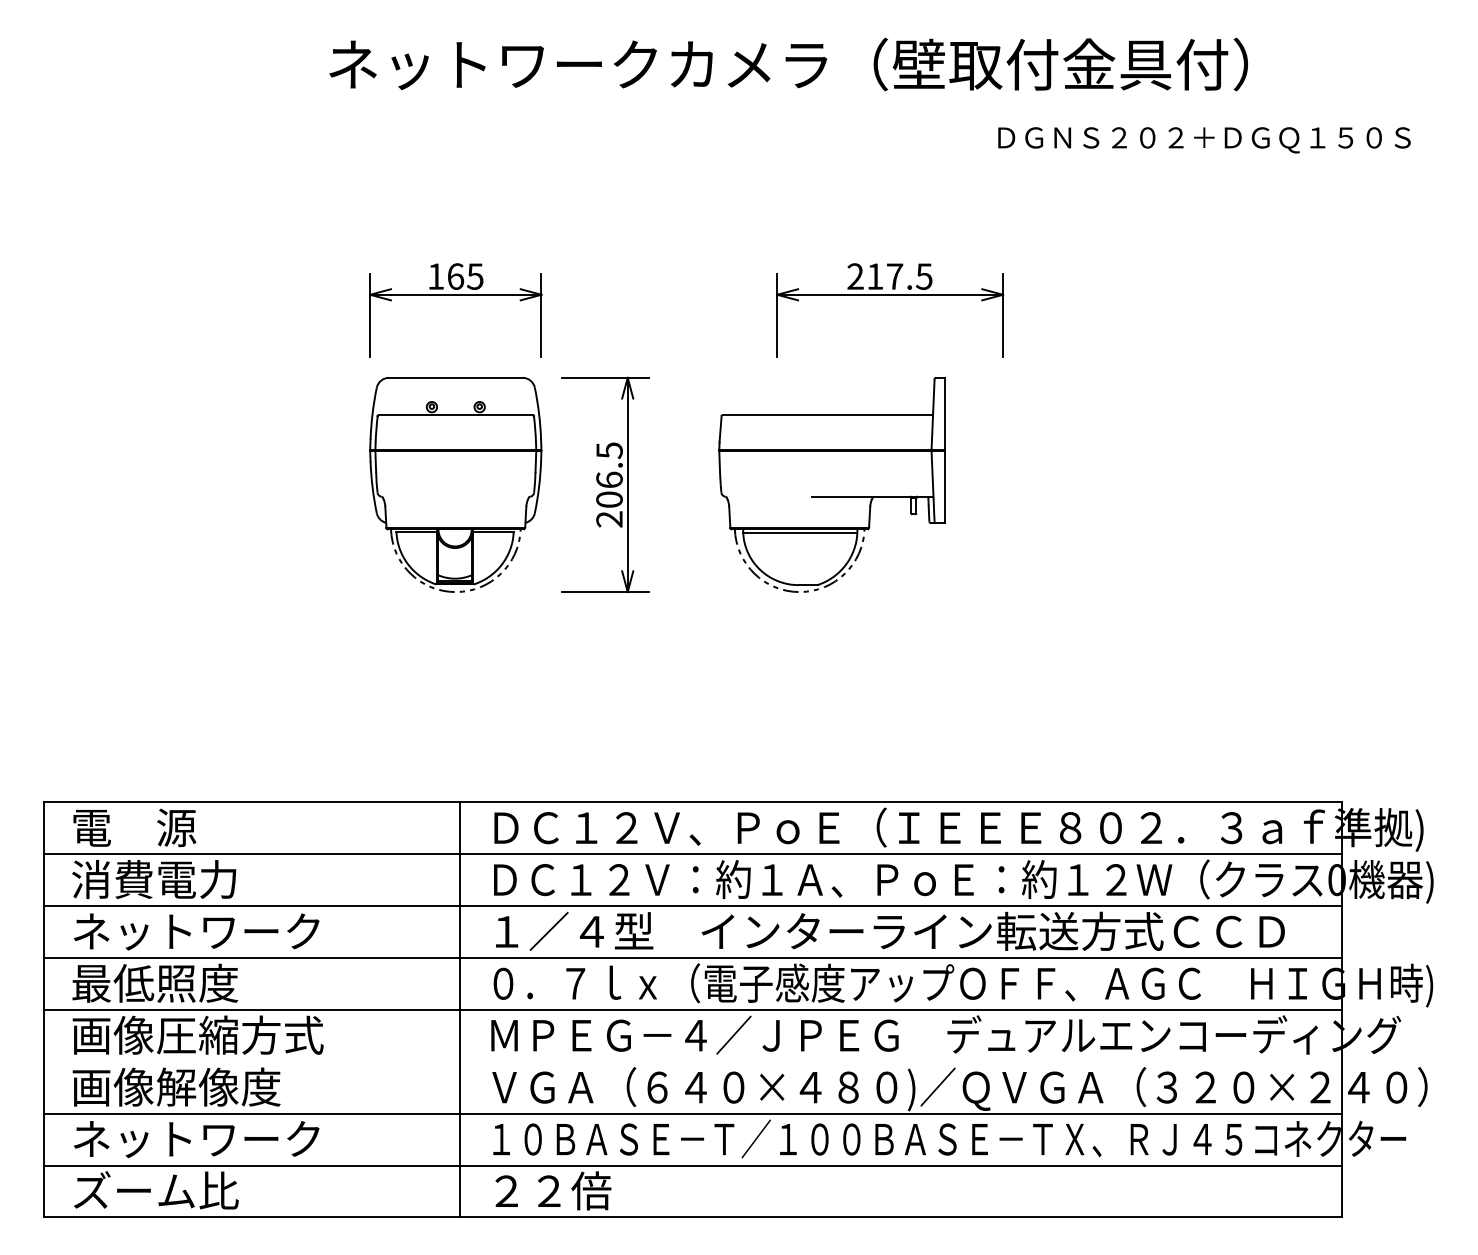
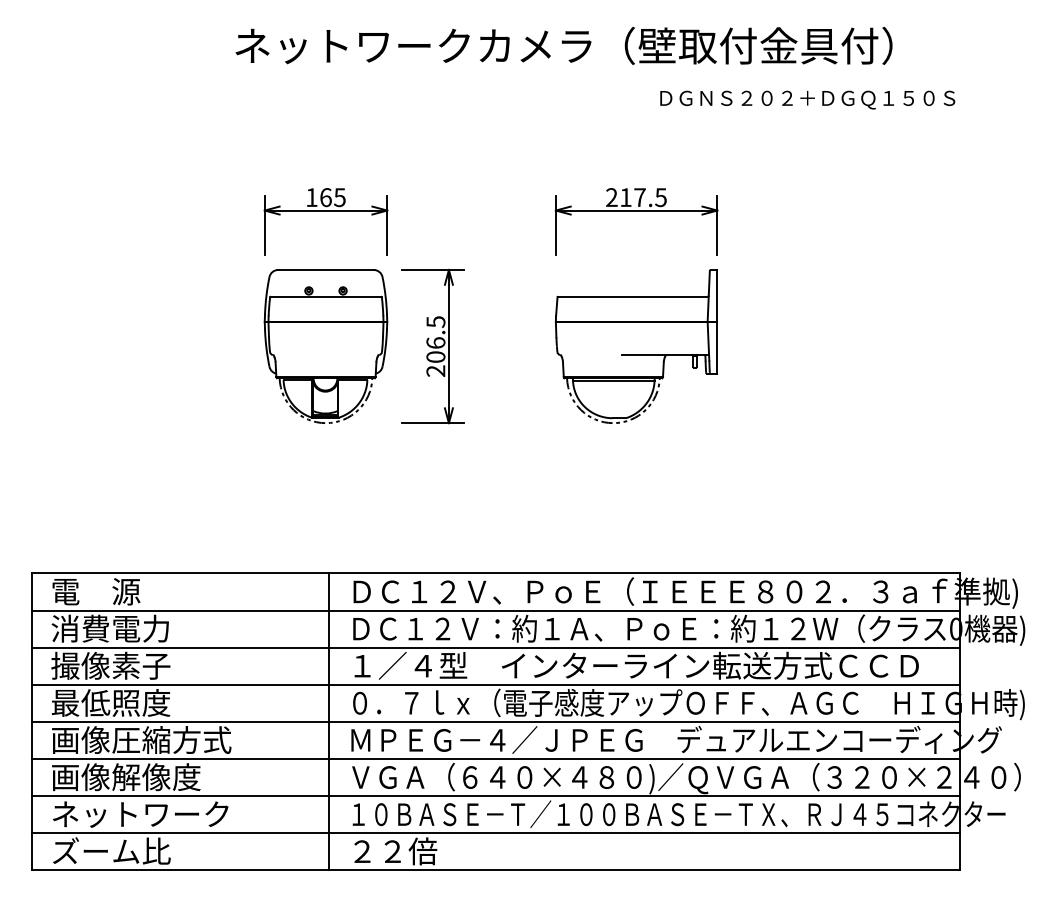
text: (1204, 140) -> (807, 100), moved
part: (831, 484) -> (636, 346), moved
text: (195, 930) -> (139, 665), ネットワーク -> 撮像素子
line: (692, 1061) -> (495, 758), added

